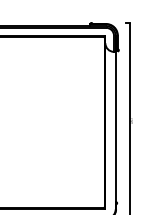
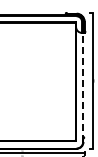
line: (116, 123) -> (83, 82), solid -> dashed

